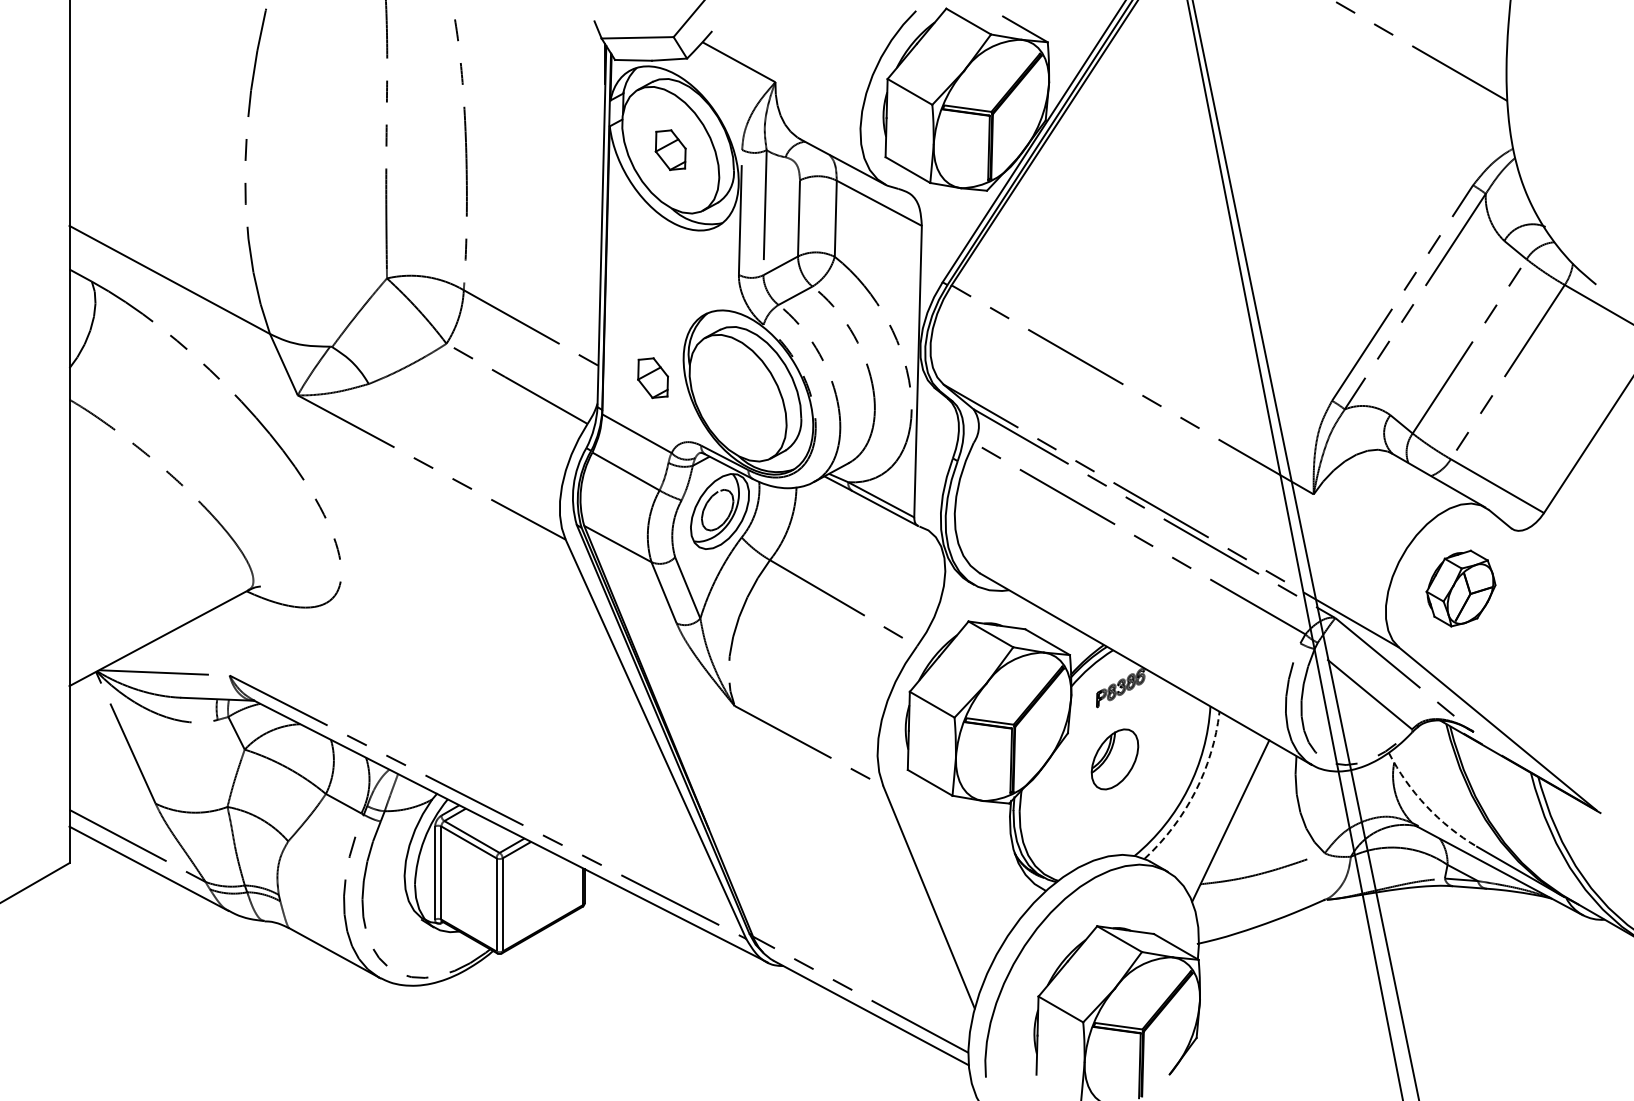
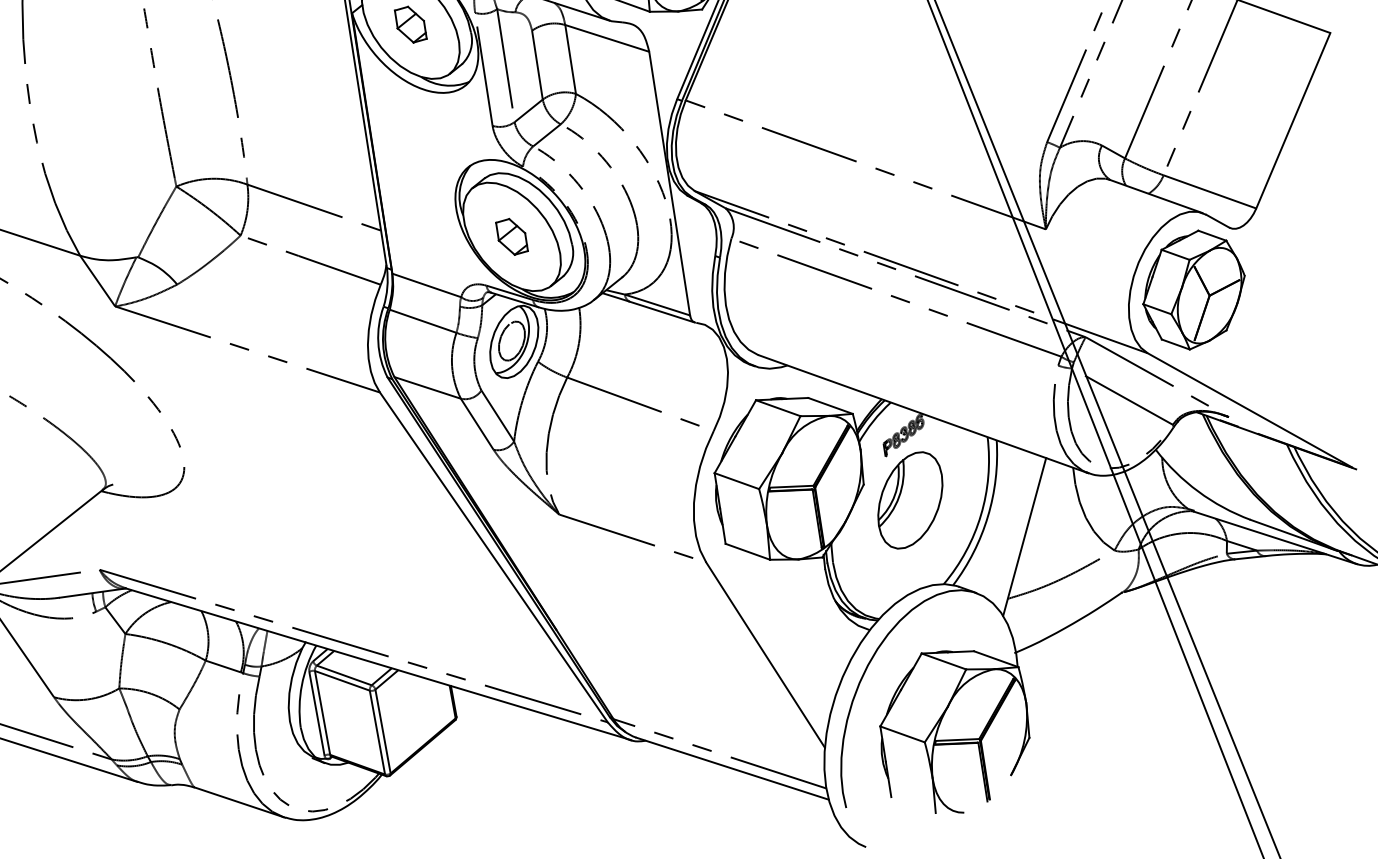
part: (652, 378) -> (511, 237), moved
part: (1460, 588) -> (1193, 290), size x1.67
part: (1114, 759) -> (909, 500), size x1.67
arc: (1195, 792) -> (988, 517), dashed -> solid
arc: (1426, 806) -> (1198, 491), dashed -> solid

